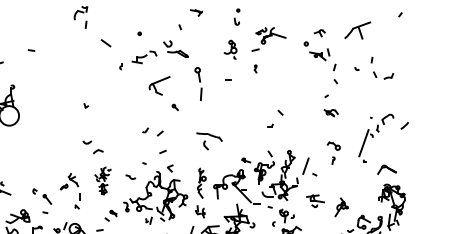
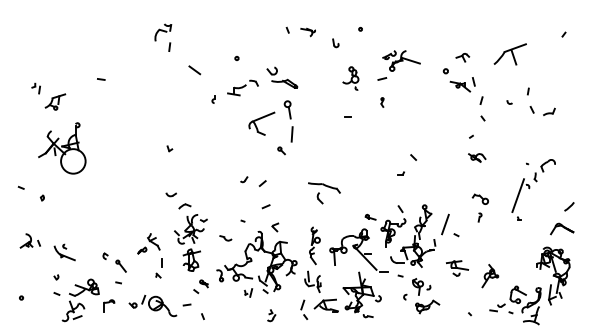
part: (236, 21) -> (335, 43), moved
line: (180, 26) -> (287, 29), moved
part: (198, 84) -> (288, 121), moved
arc: (404, 125) -> (569, 206), moved
part: (387, 169) -> (562, 228), moved
part: (102, 180) -> (190, 242), size x1.67
part: (199, 211) -> (312, 281), size x1.43

